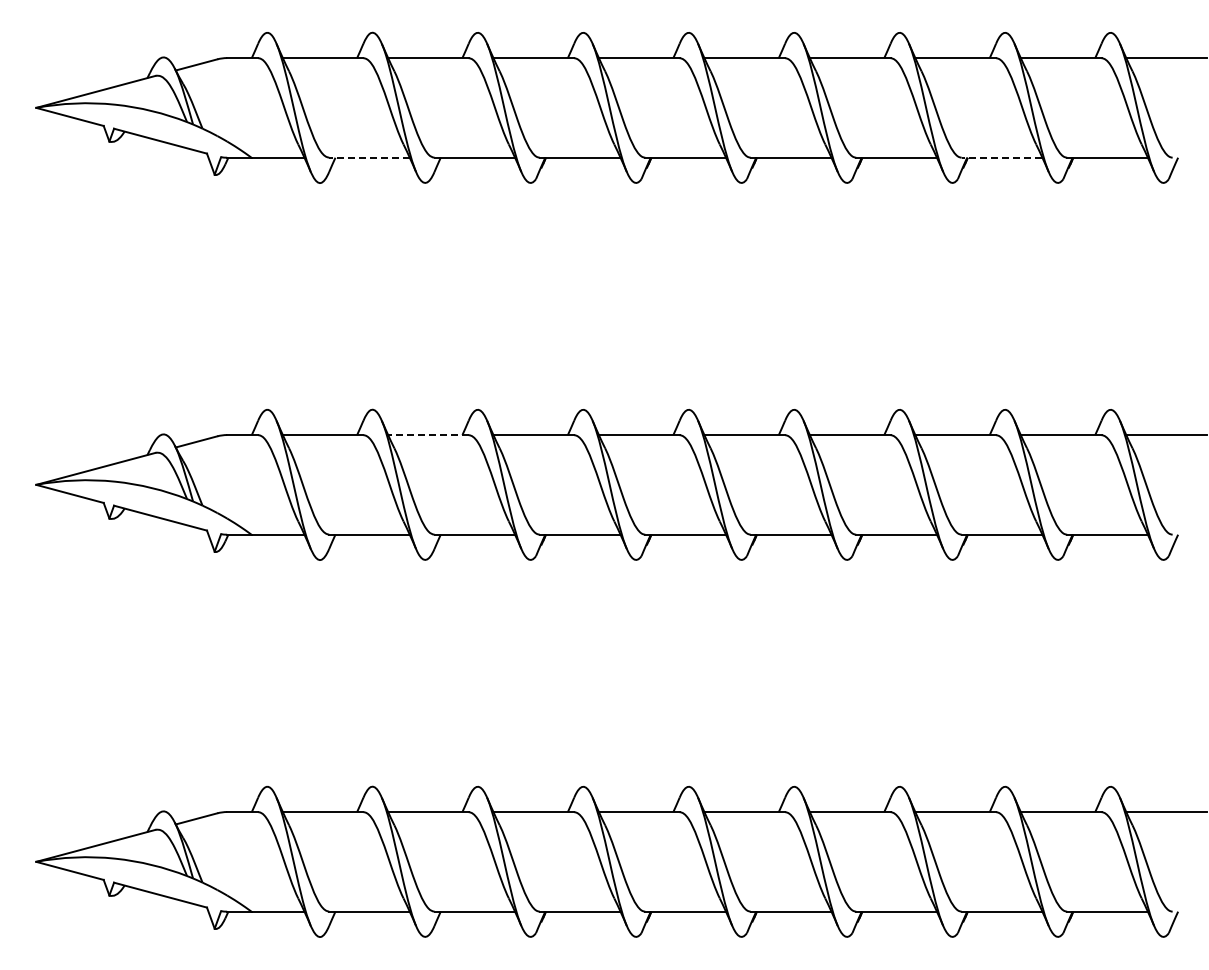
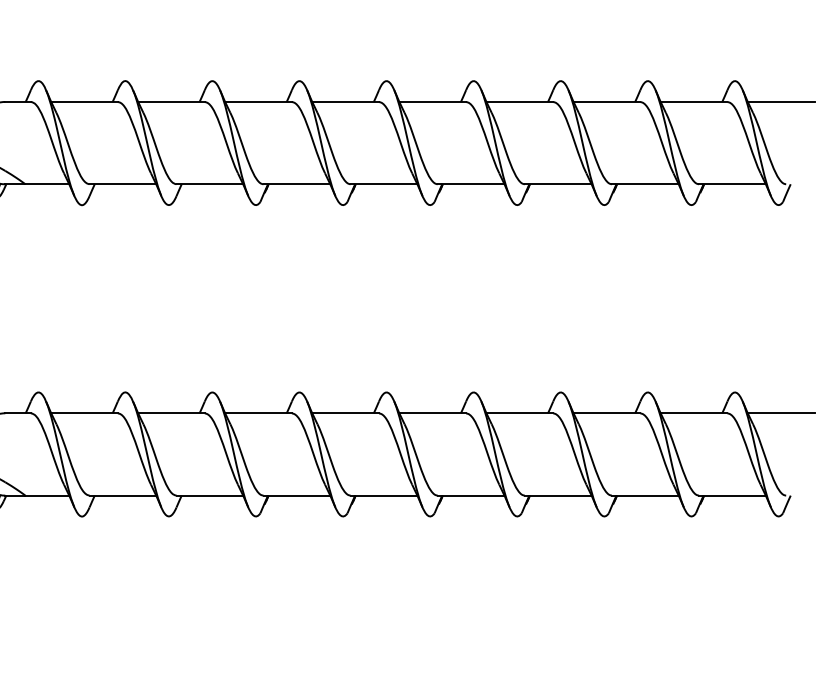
line: (369, 157) -> (122, 184), dashed -> solid
line: (1001, 157) -> (644, 184), dashed -> solid
line: (427, 435) -> (170, 413), dashed -> solid

